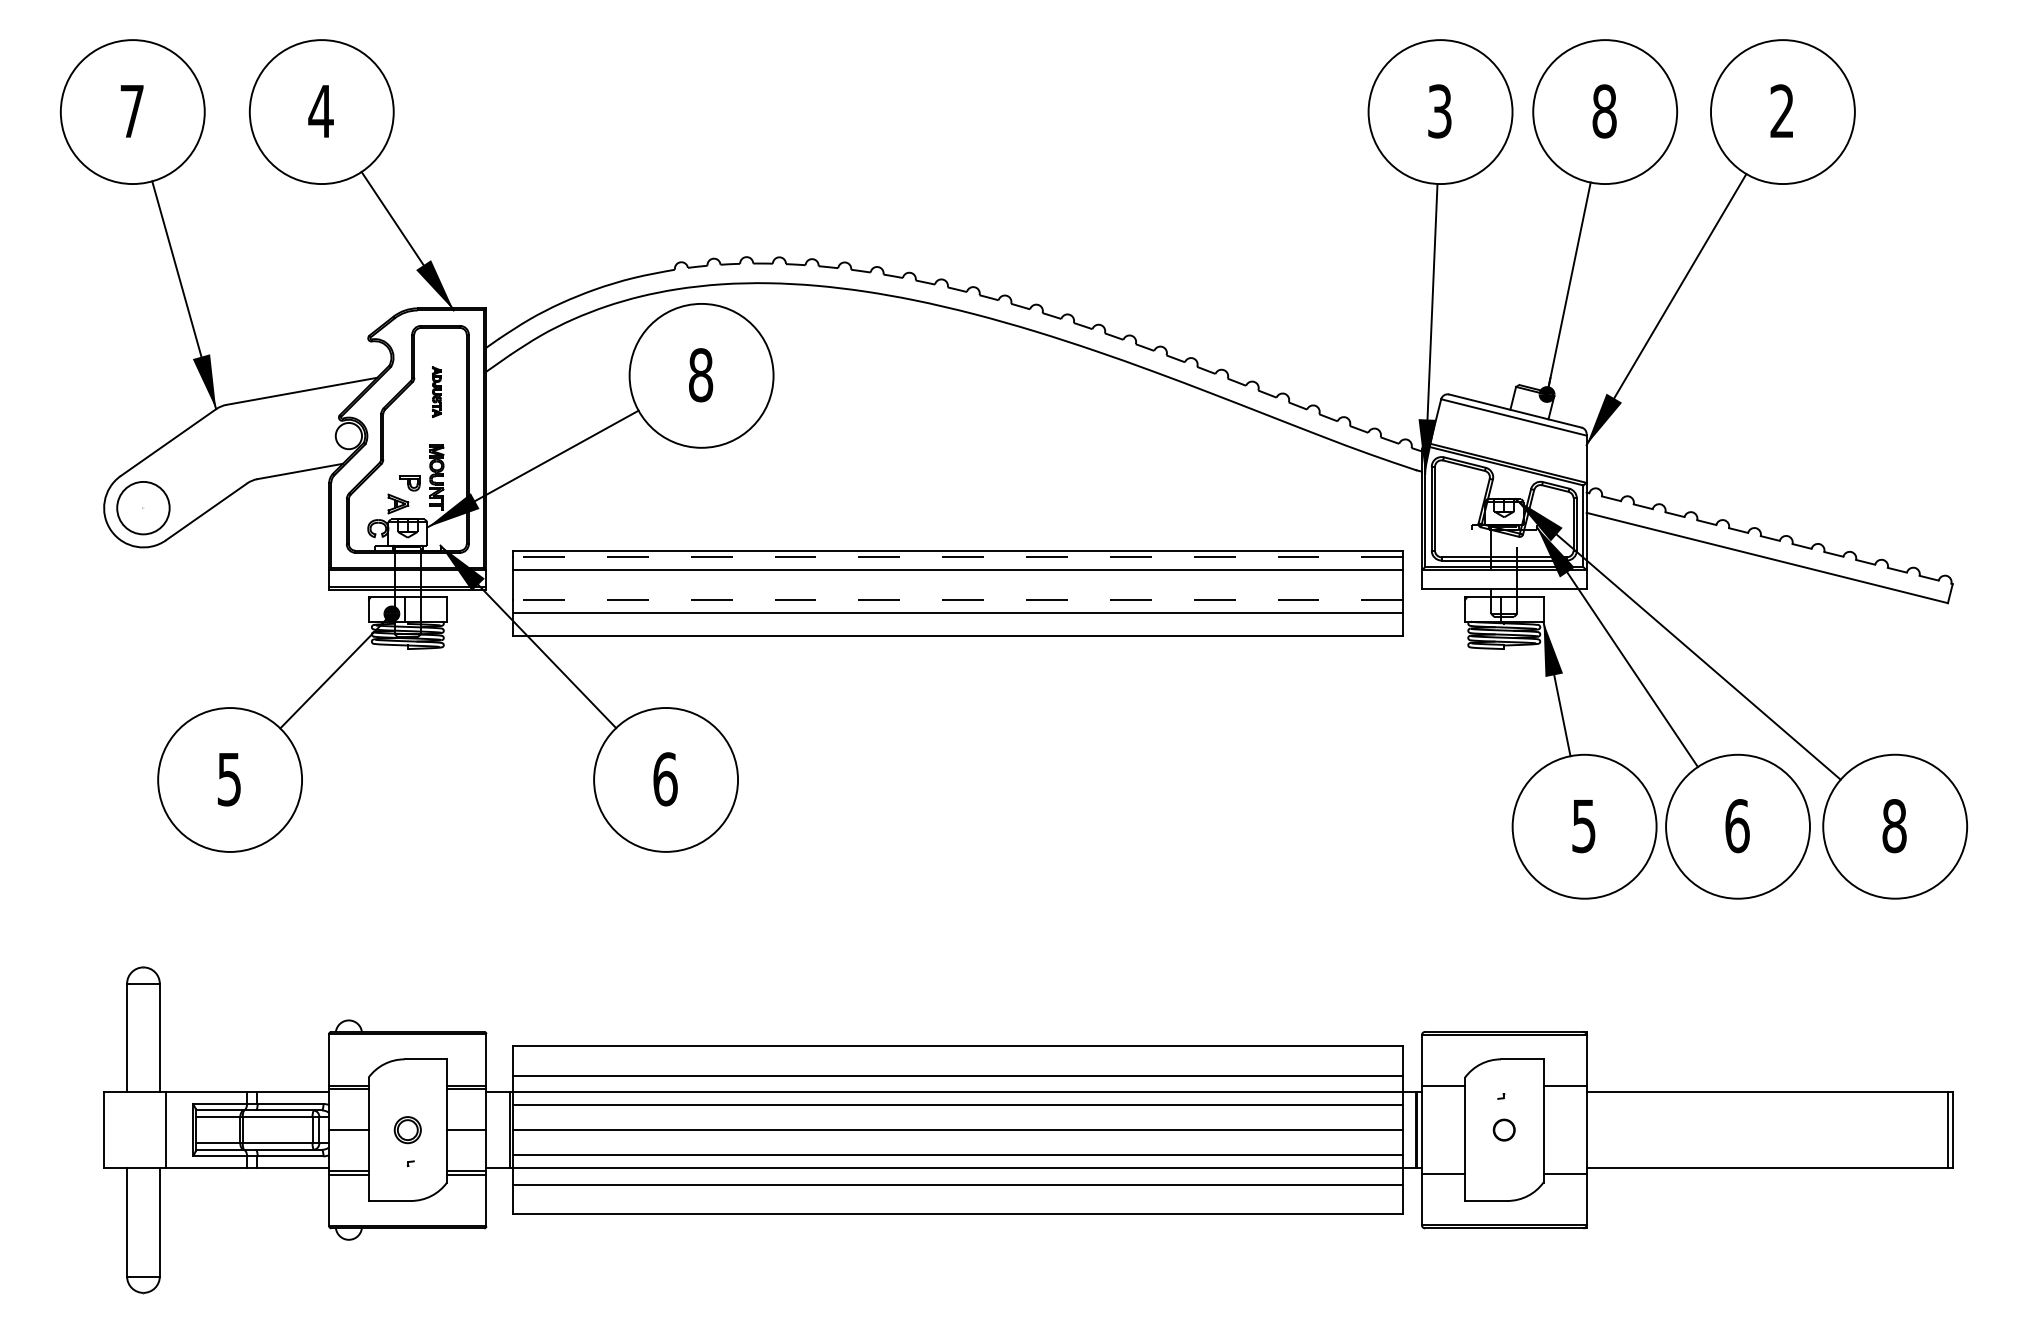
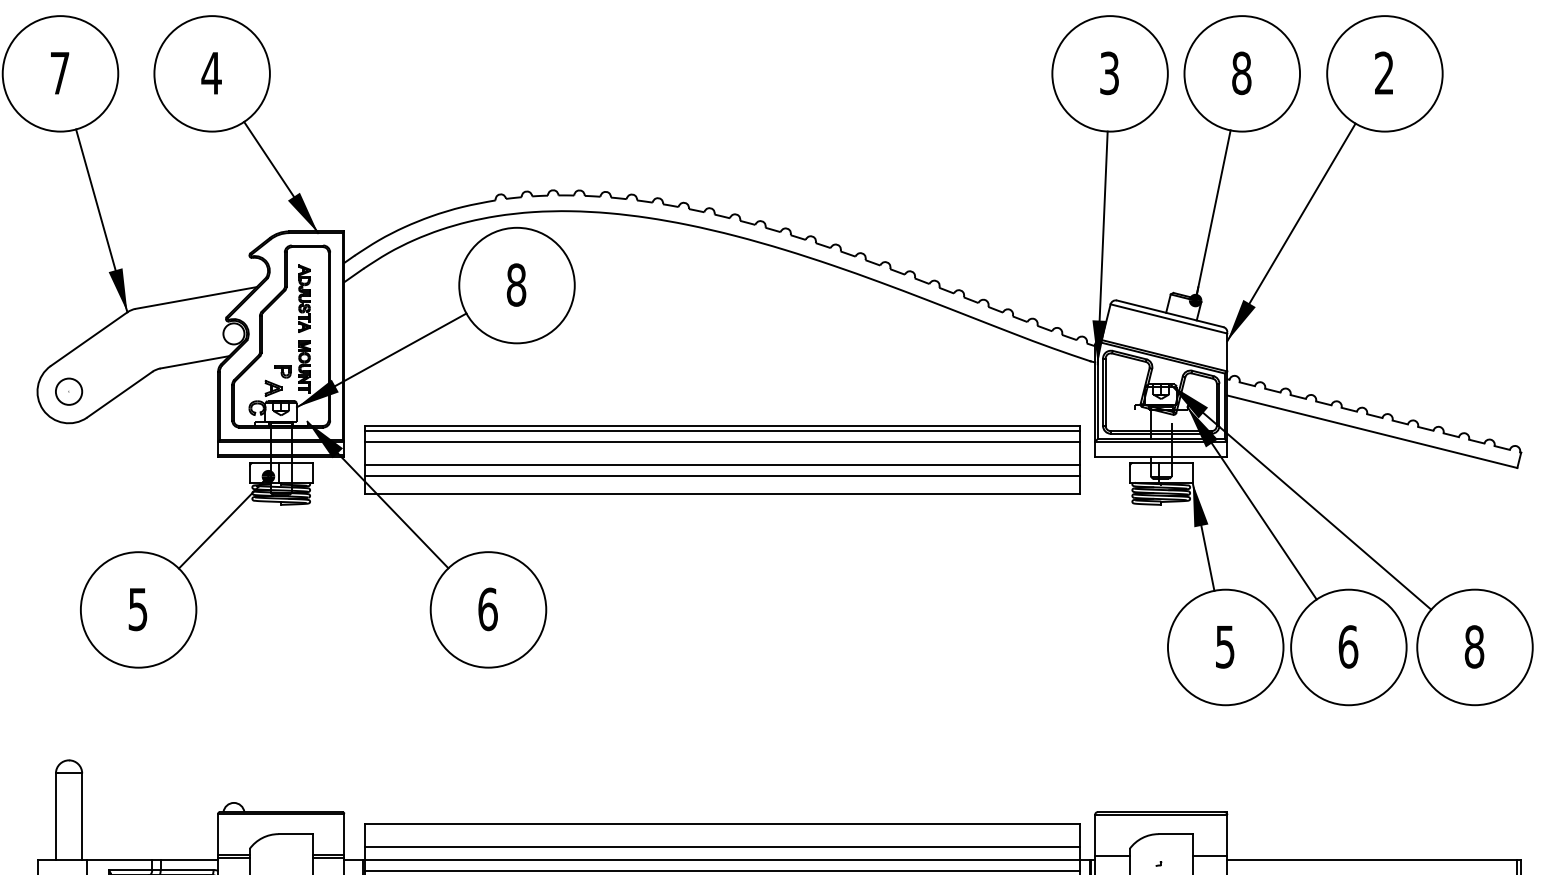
part: (436, 391) -> (304, 298), size x1.67
circle: (143, 507) -> (69, 391), size x0.62
line: (957, 557) -> (722, 431), dashed -> solid
line: (957, 599) -> (722, 465), dashed -> solid

